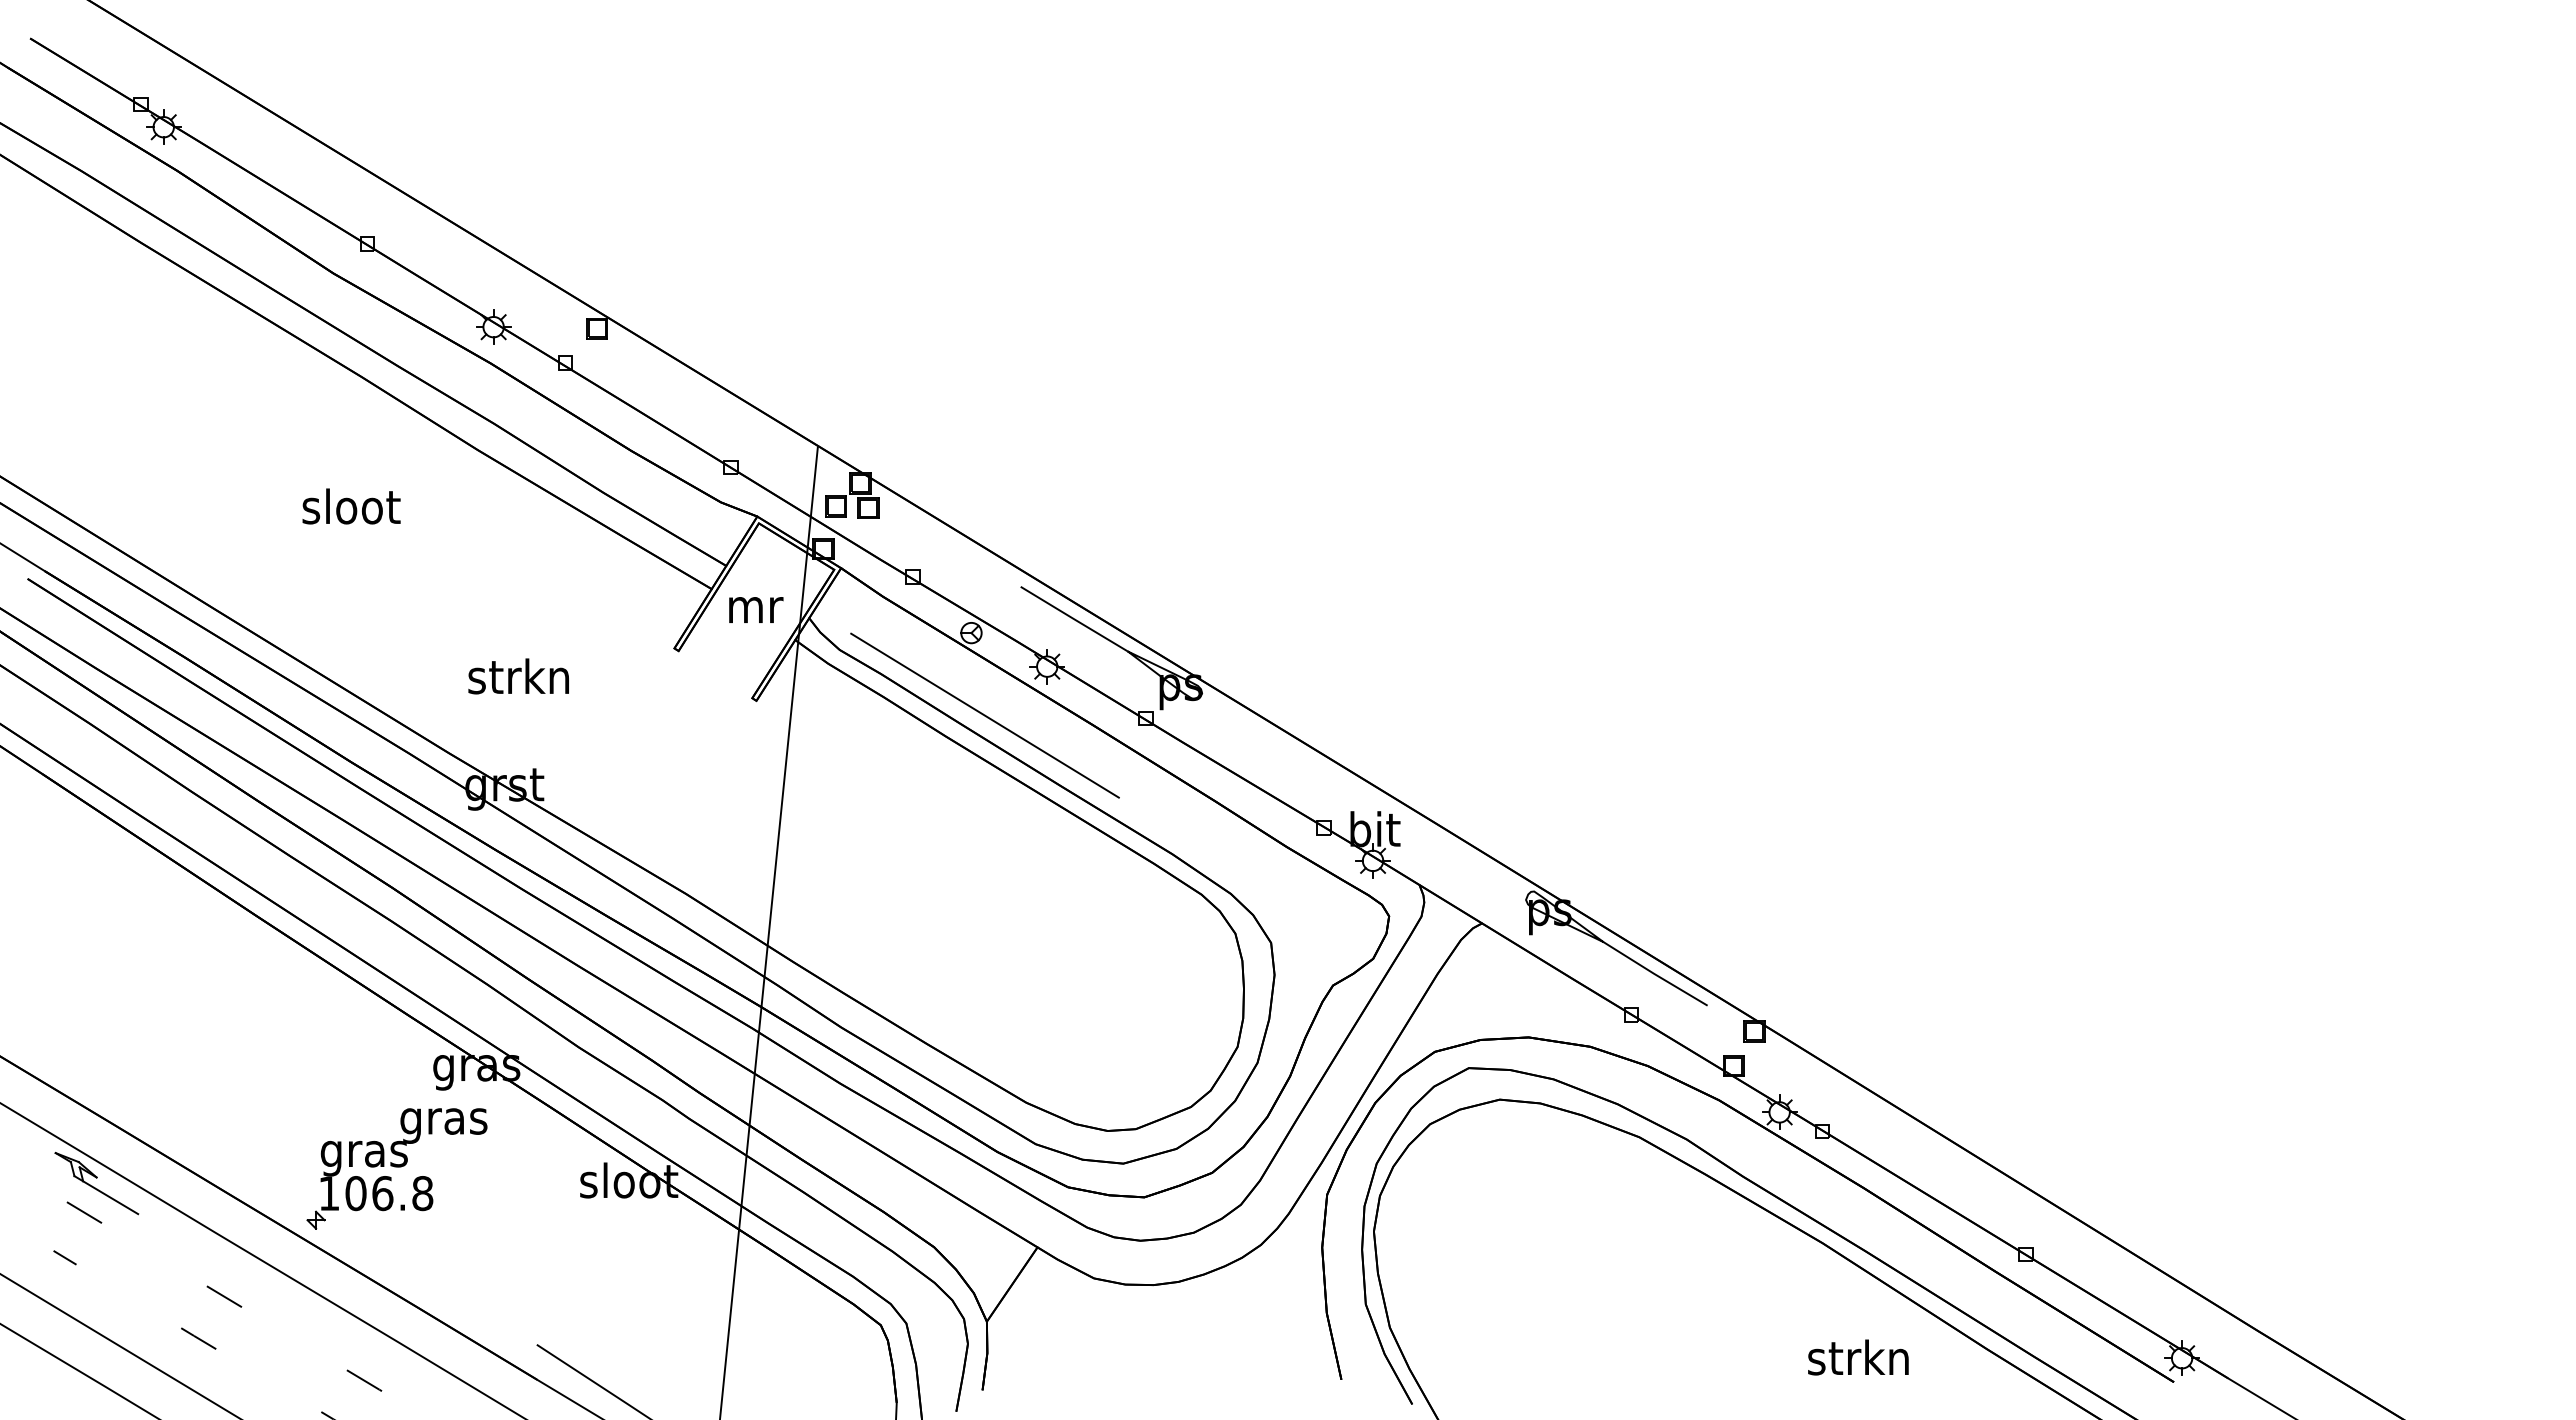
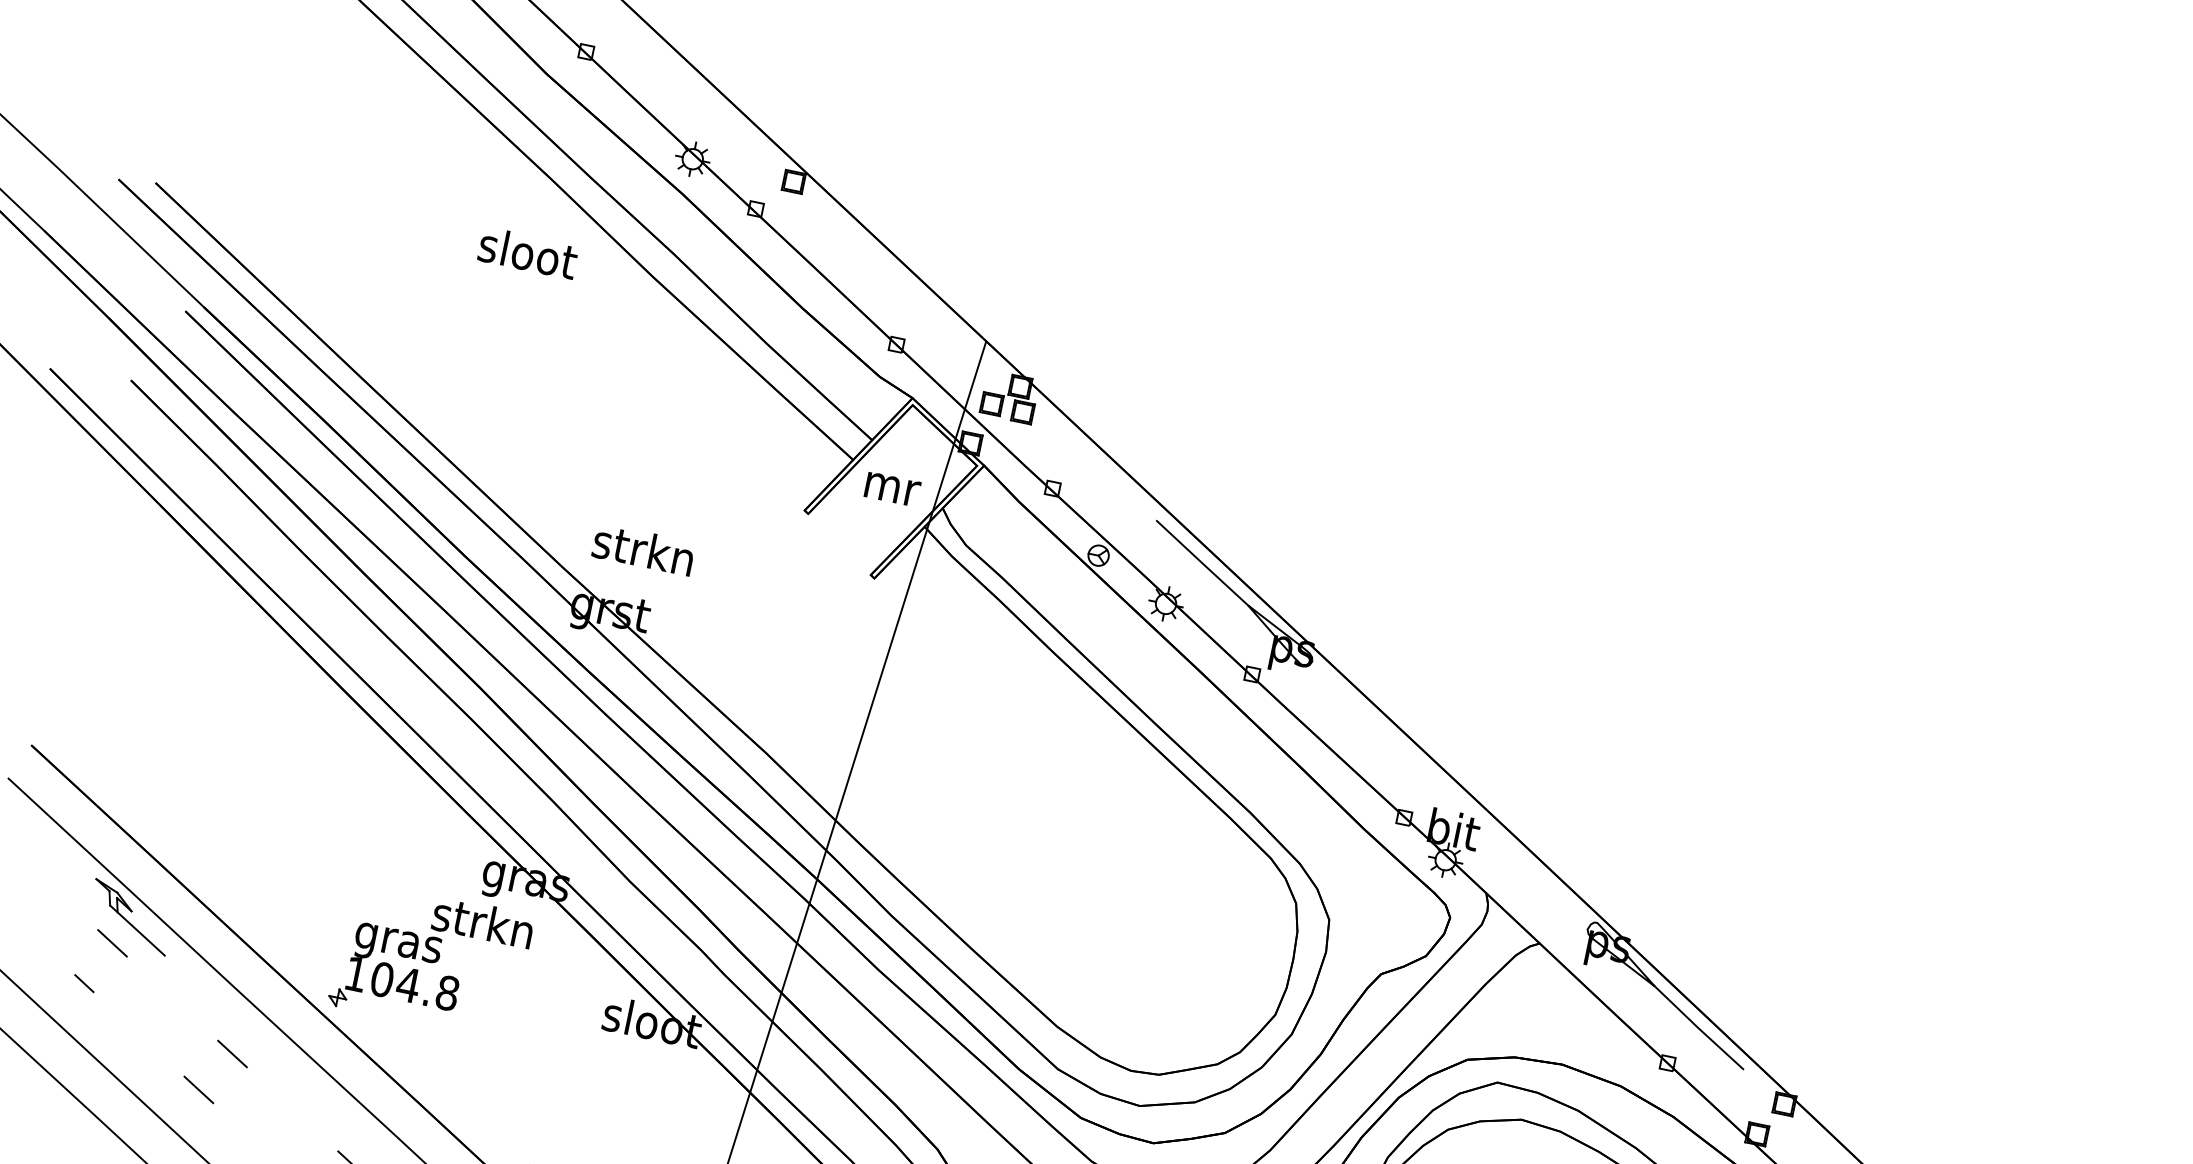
text: (351, 506) -> (528, 253), moved
text: (518, 676) -> (643, 549), moved
line: (984, 715) -> (1094, 639), removed
text: (442, 1120) -> (481, 925), gras -> strkn
text: (382, 1193) -> (408, 985), 106.8 -> 104.8

